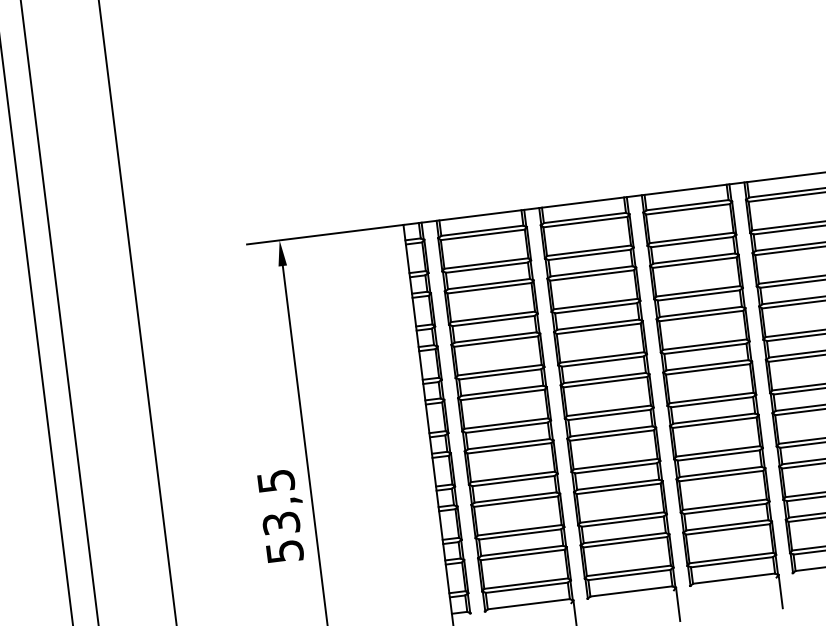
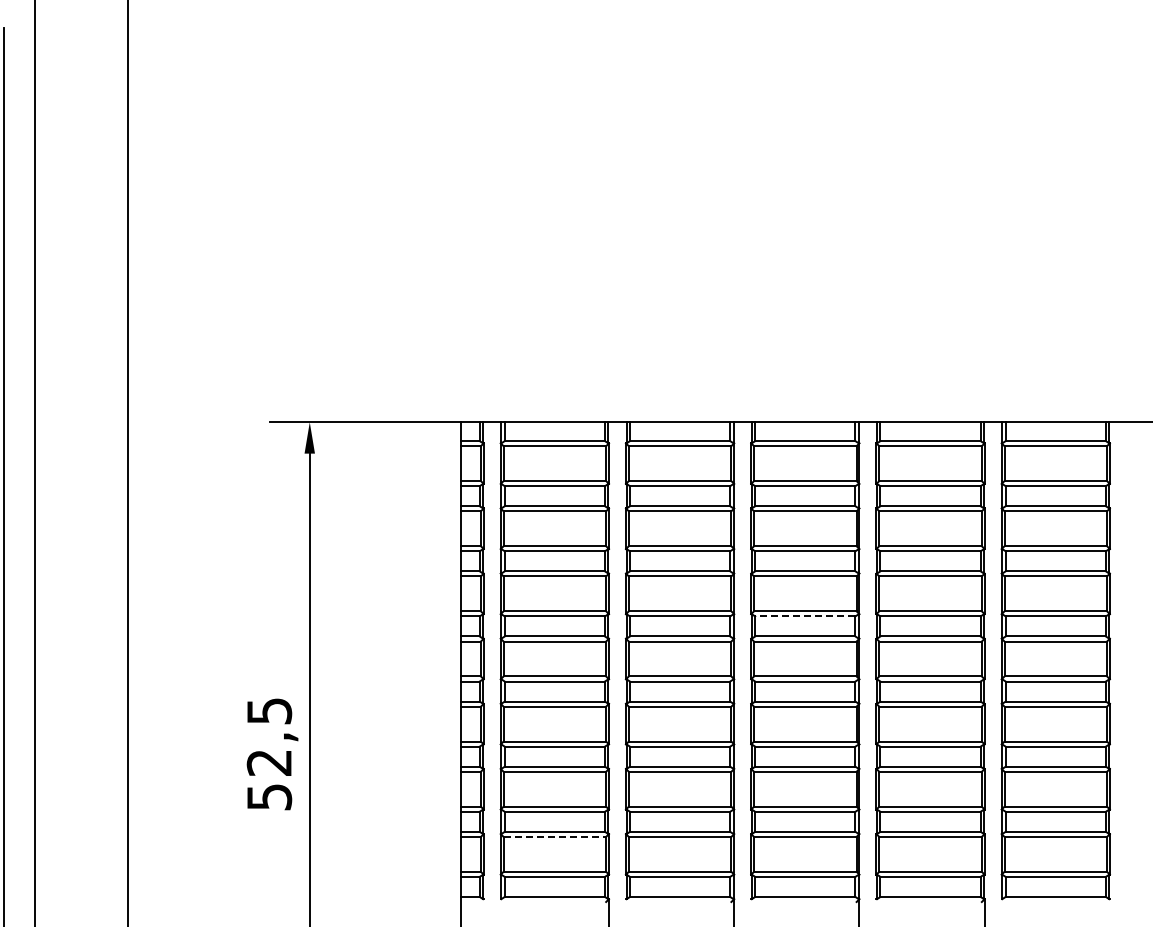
line: (704, 348) -> (804, 616), solid -> dashed
text: (281, 523) -> (269, 762), 53,5 -> 52,5
line: (523, 554) -> (555, 836), solid -> dashed

